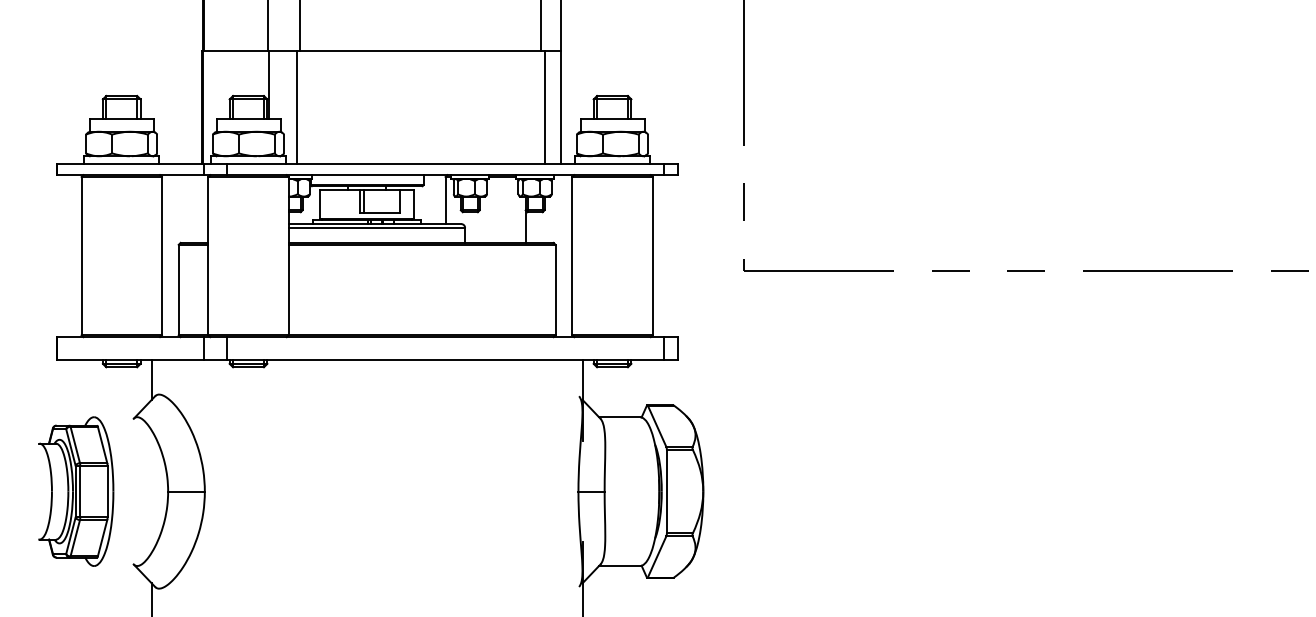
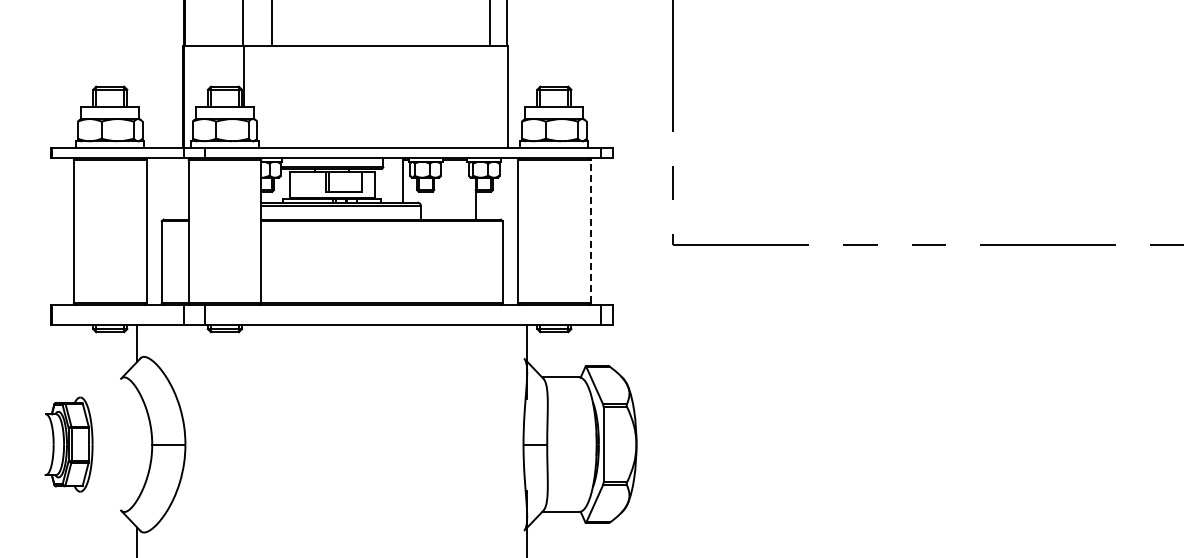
line: (296, 106) -> (268, 96), removed
line: (544, 106) -> (492, 96), removed
line: (652, 256) -> (590, 231), solid -> dashed
part: (75, 491) -> (68, 444), size x0.7

